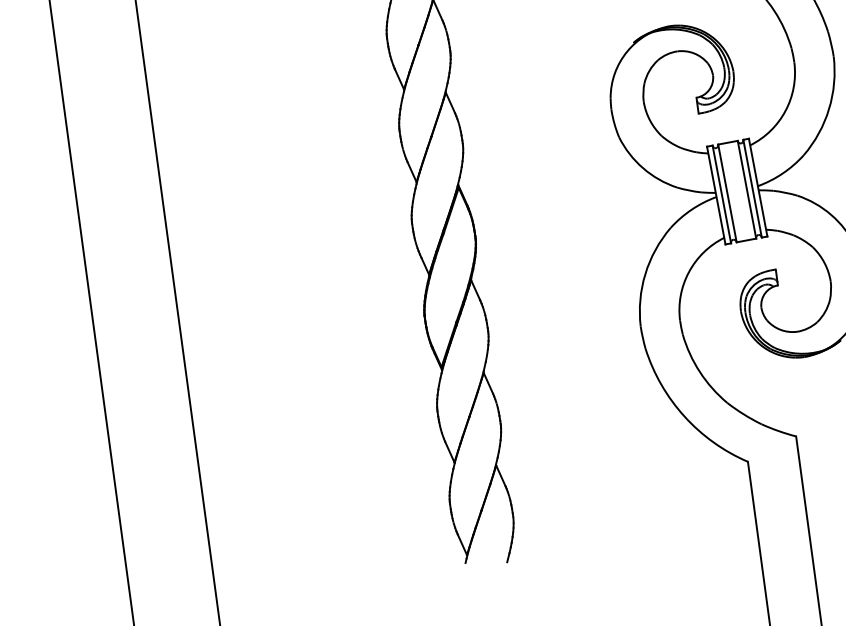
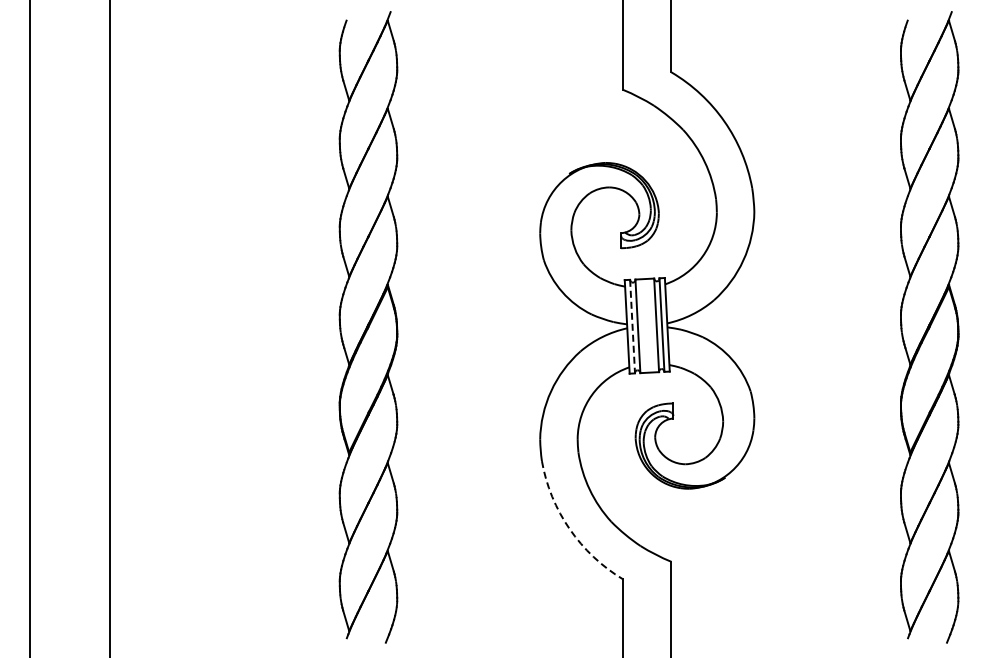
line: (721, 194) -> (632, 326), solid -> dashed
arc: (684, 416) -> (569, 529), solid -> dashed

